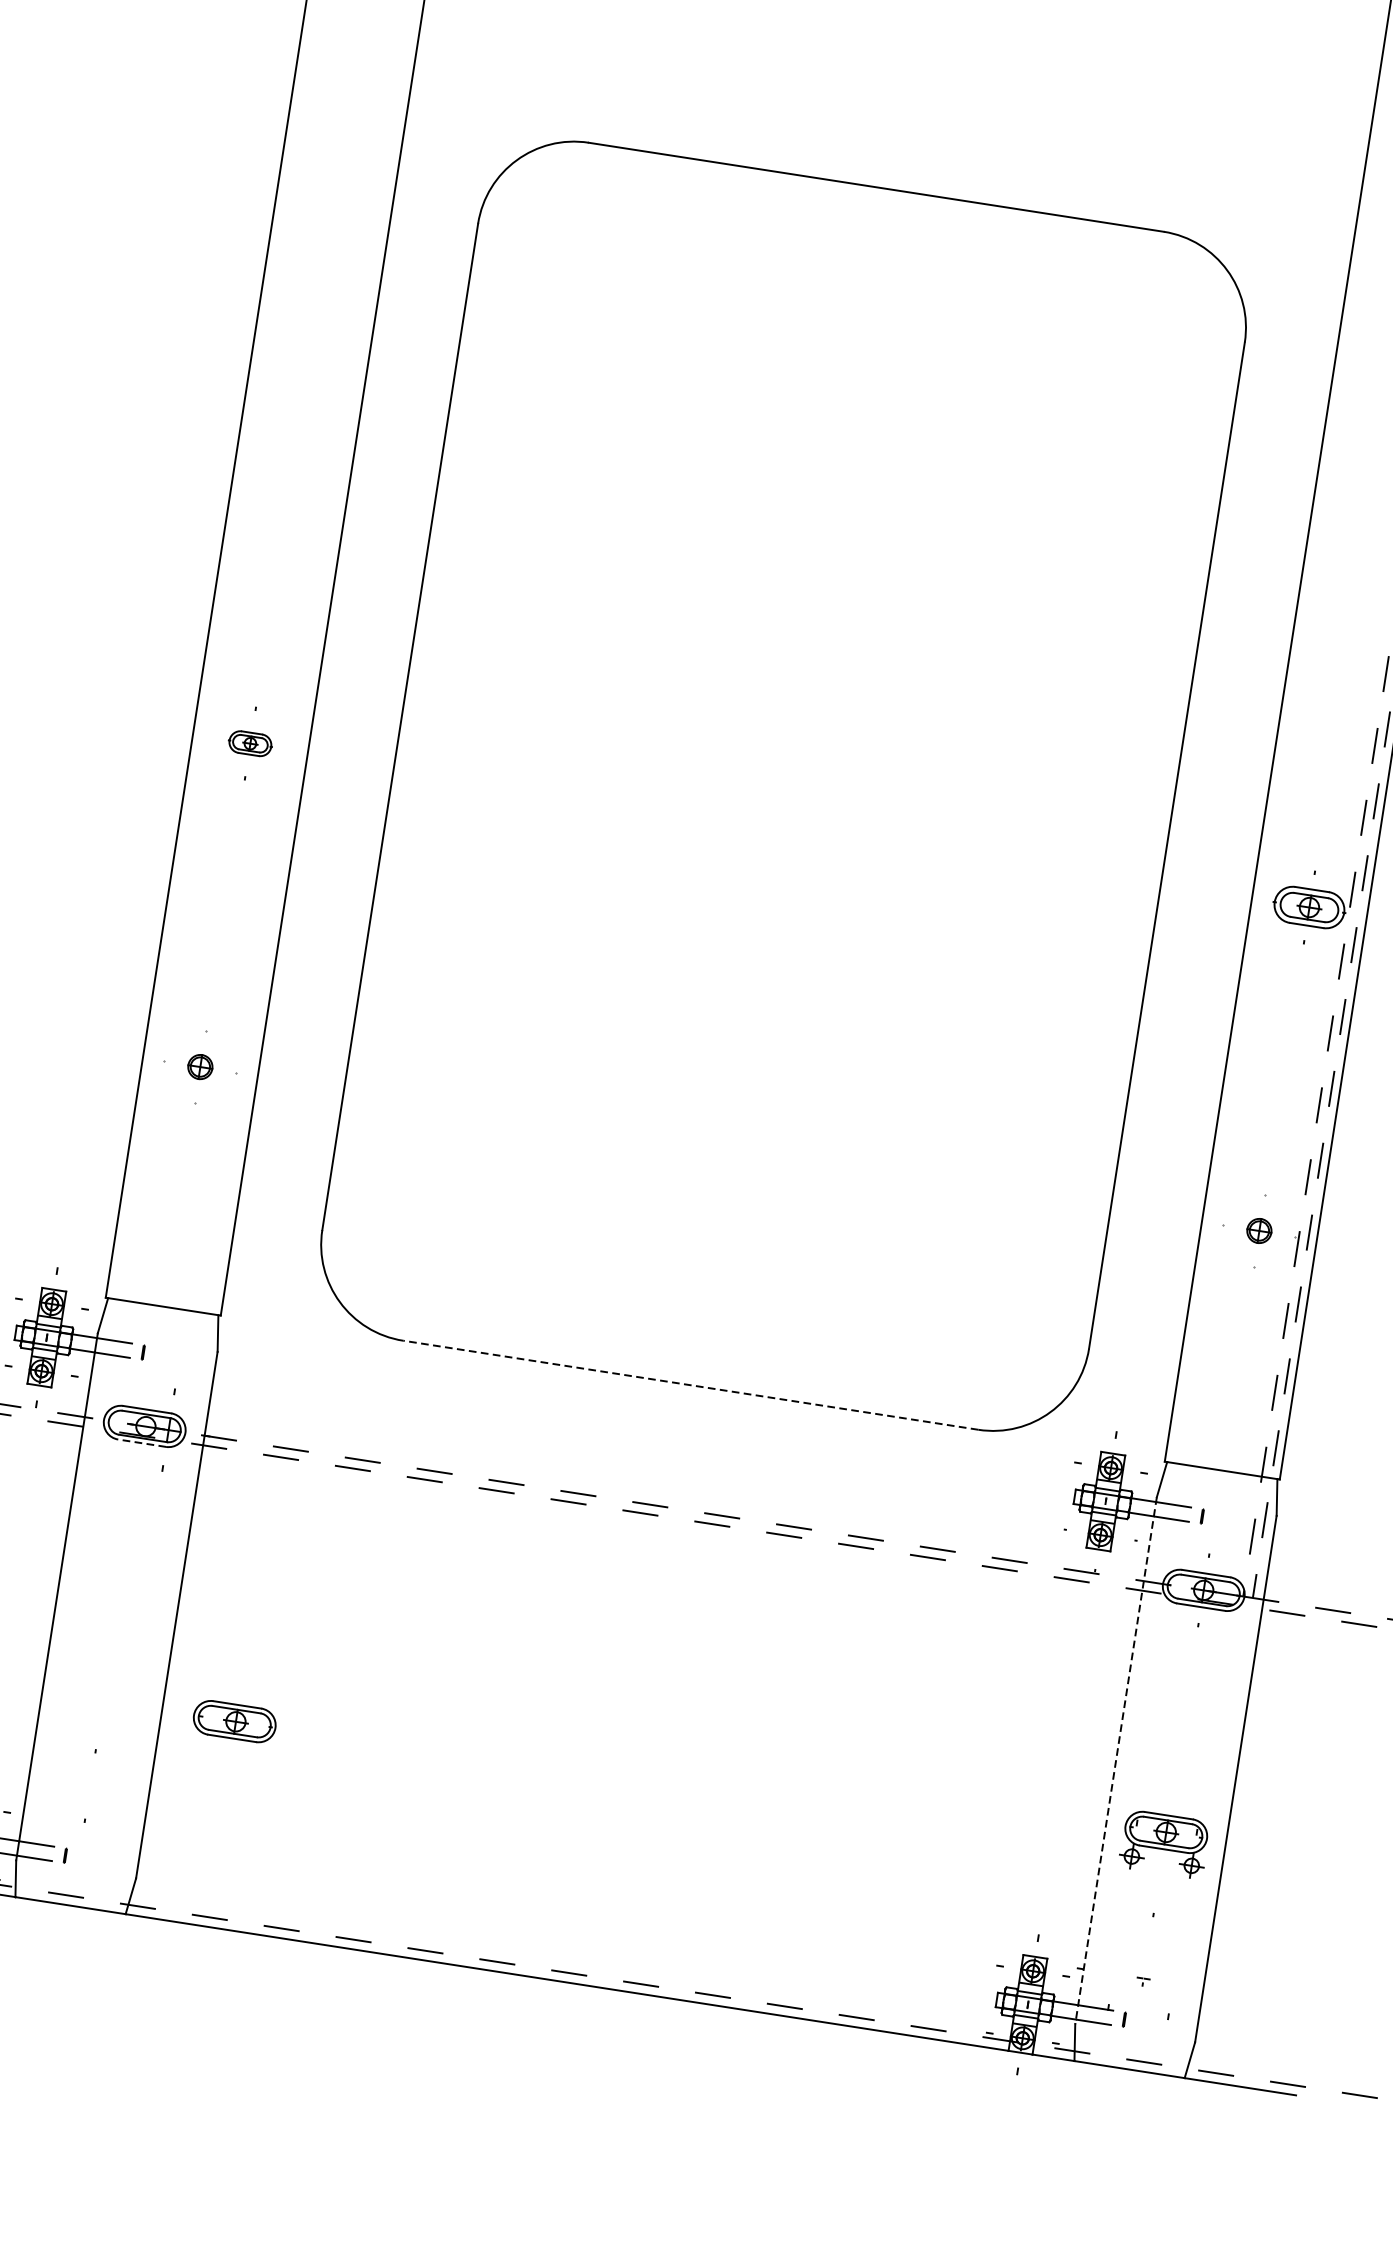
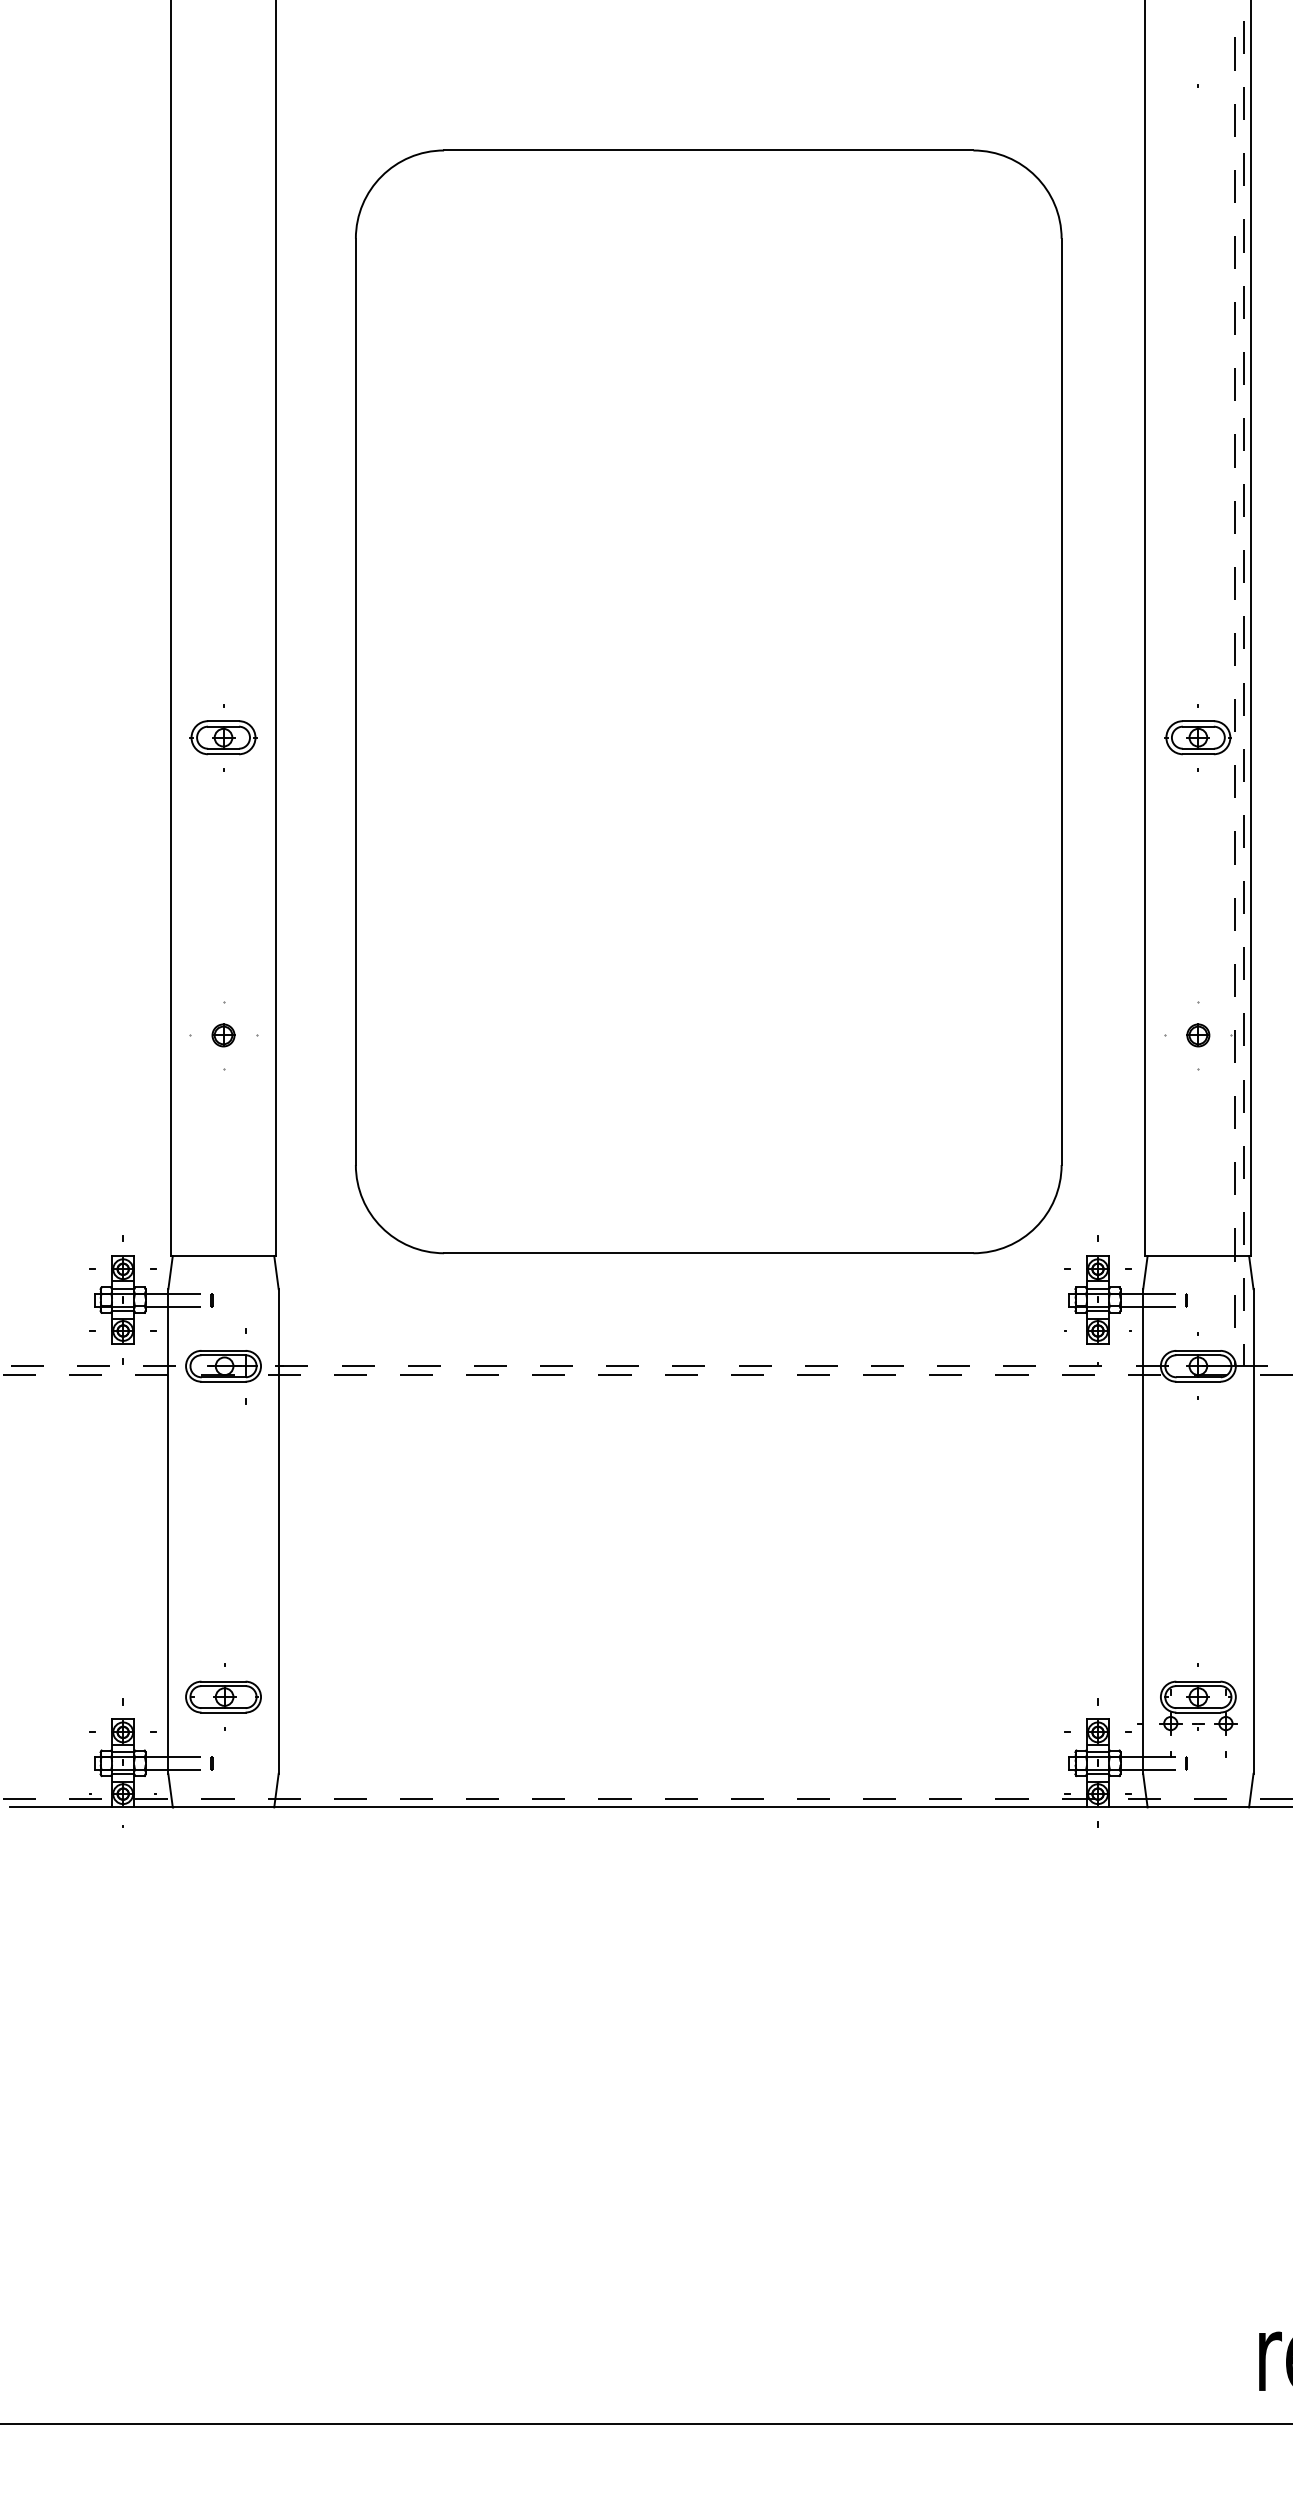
part: (250, 743) -> (223, 737), size x1.67
line: (690, 1385) -> (708, 1253), dashed -> solid
line: (142, 1442) -> (223, 1381), dashed -> solid
part: (234, 1720) -> (223, 1696), moved
line: (1116, 1760) -> (1143, 1531), dashed -> solid
part: (1164, 1843) -> (1198, 1707), moved

